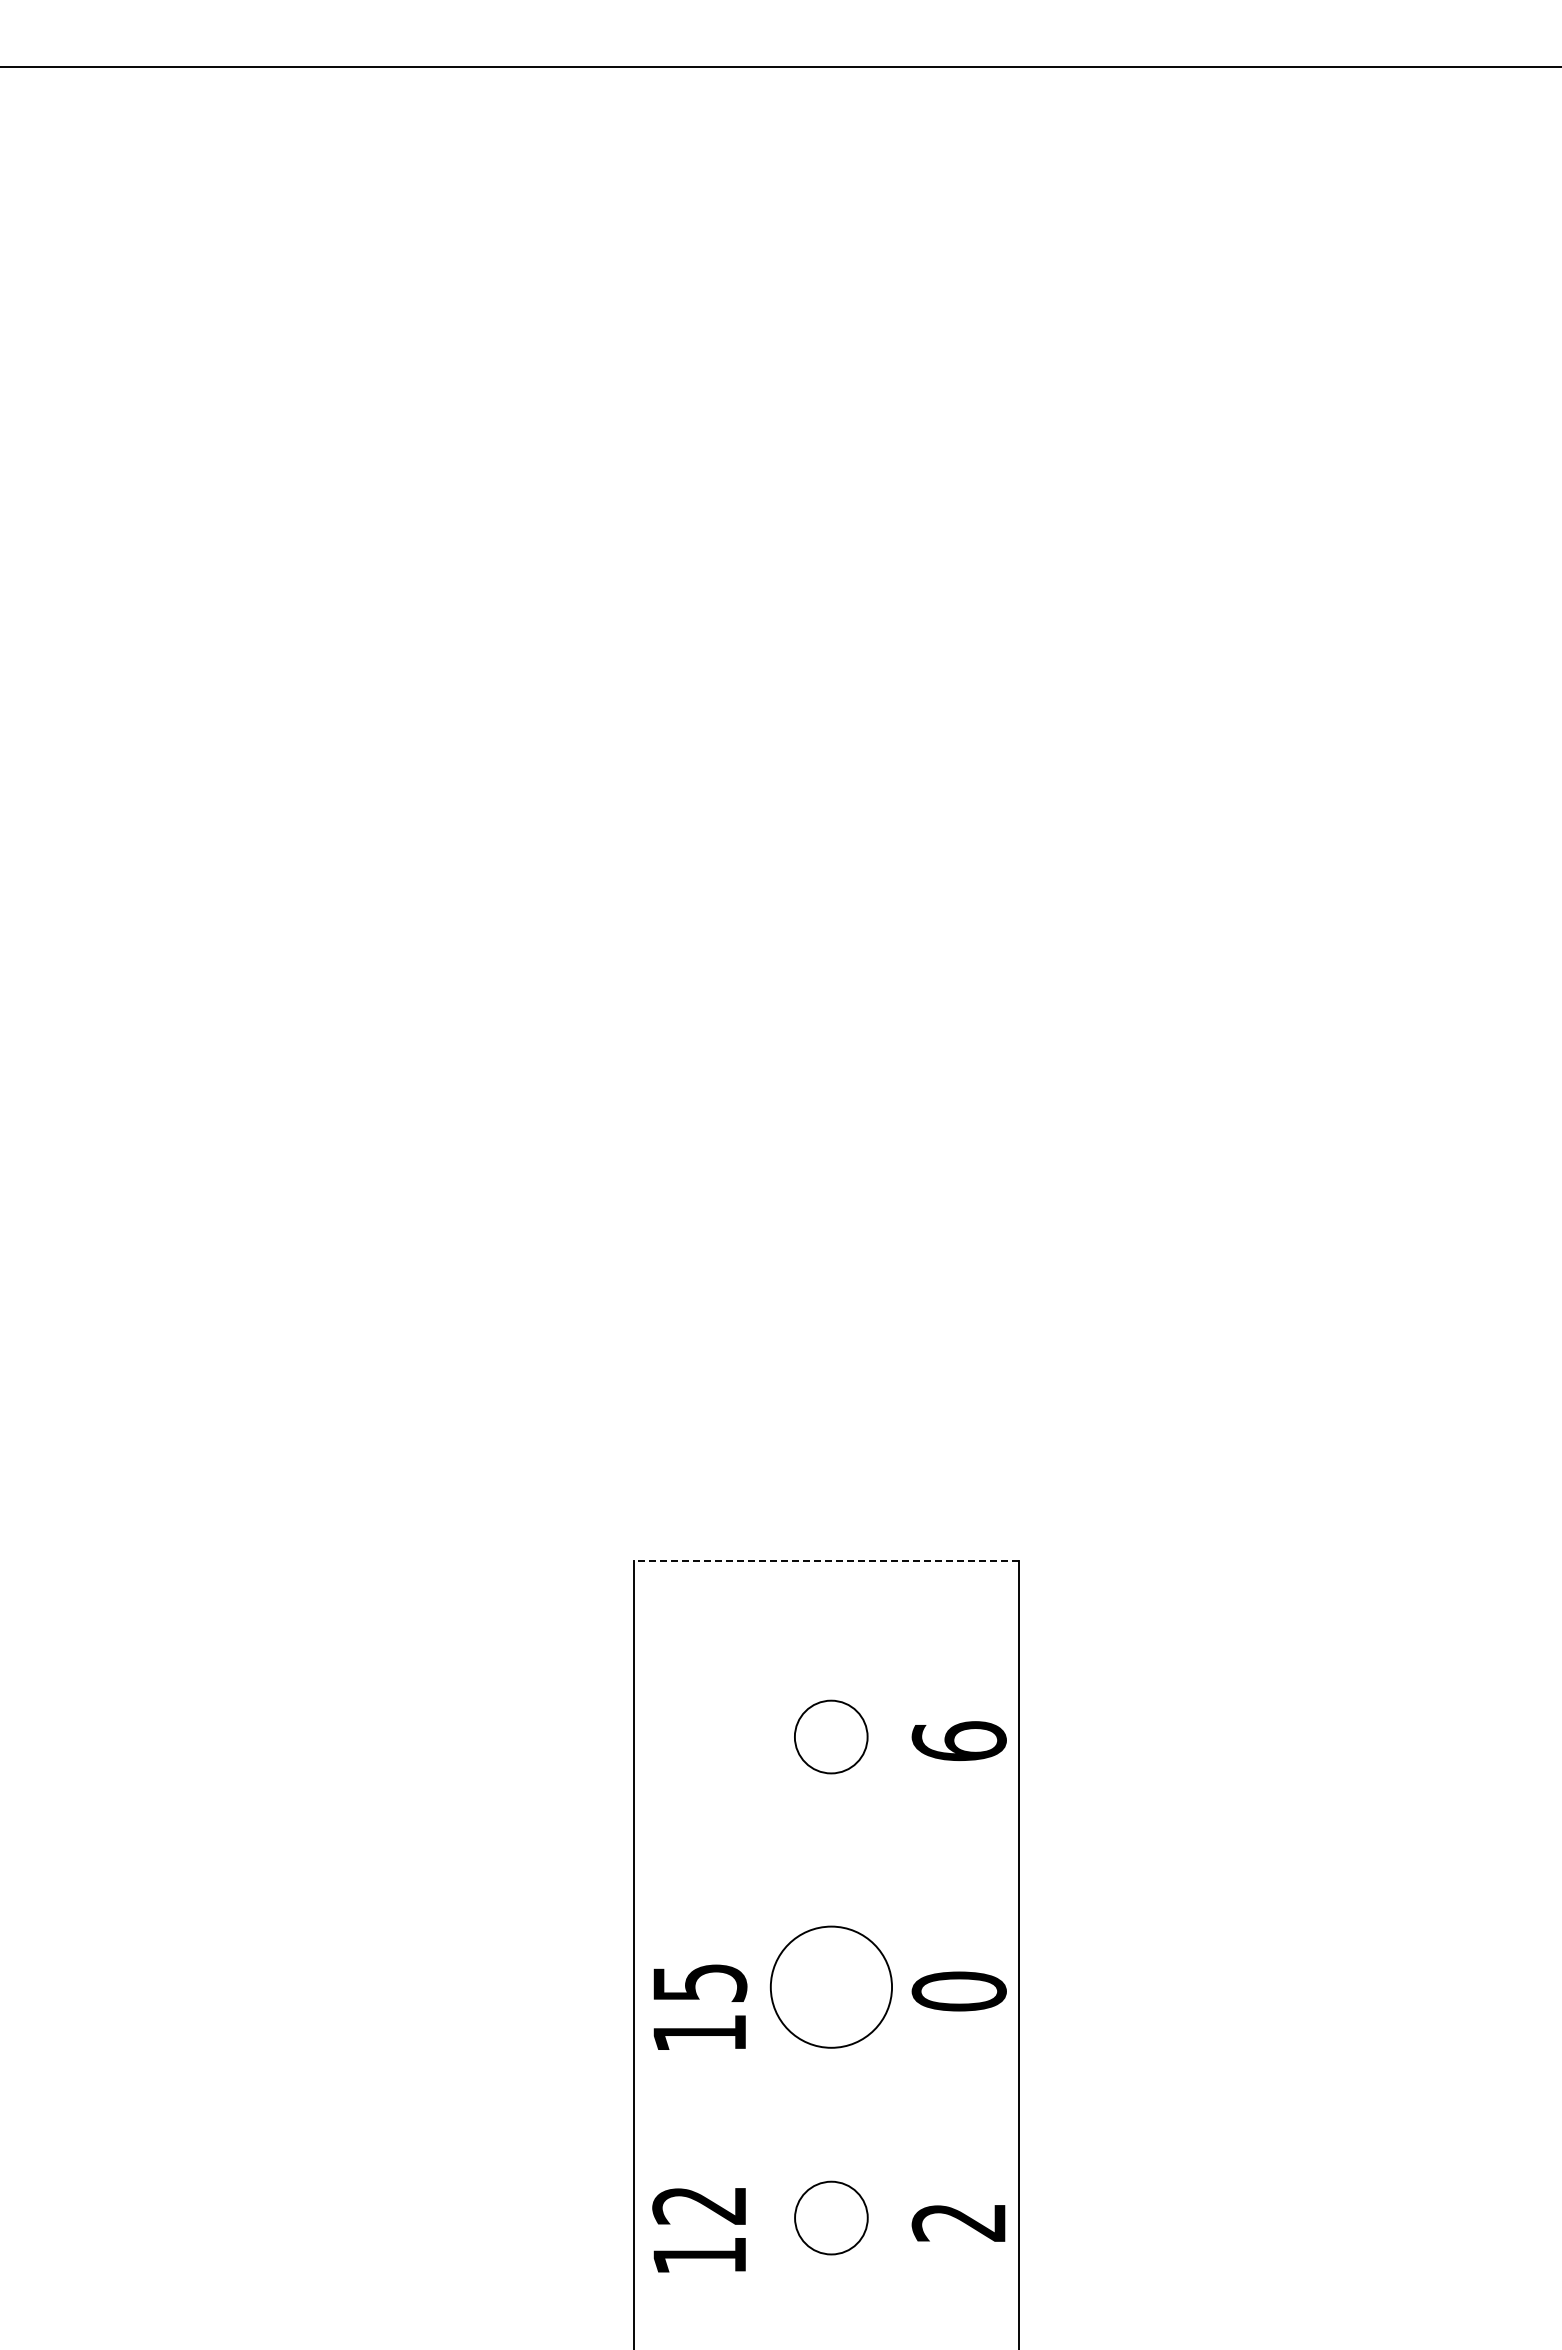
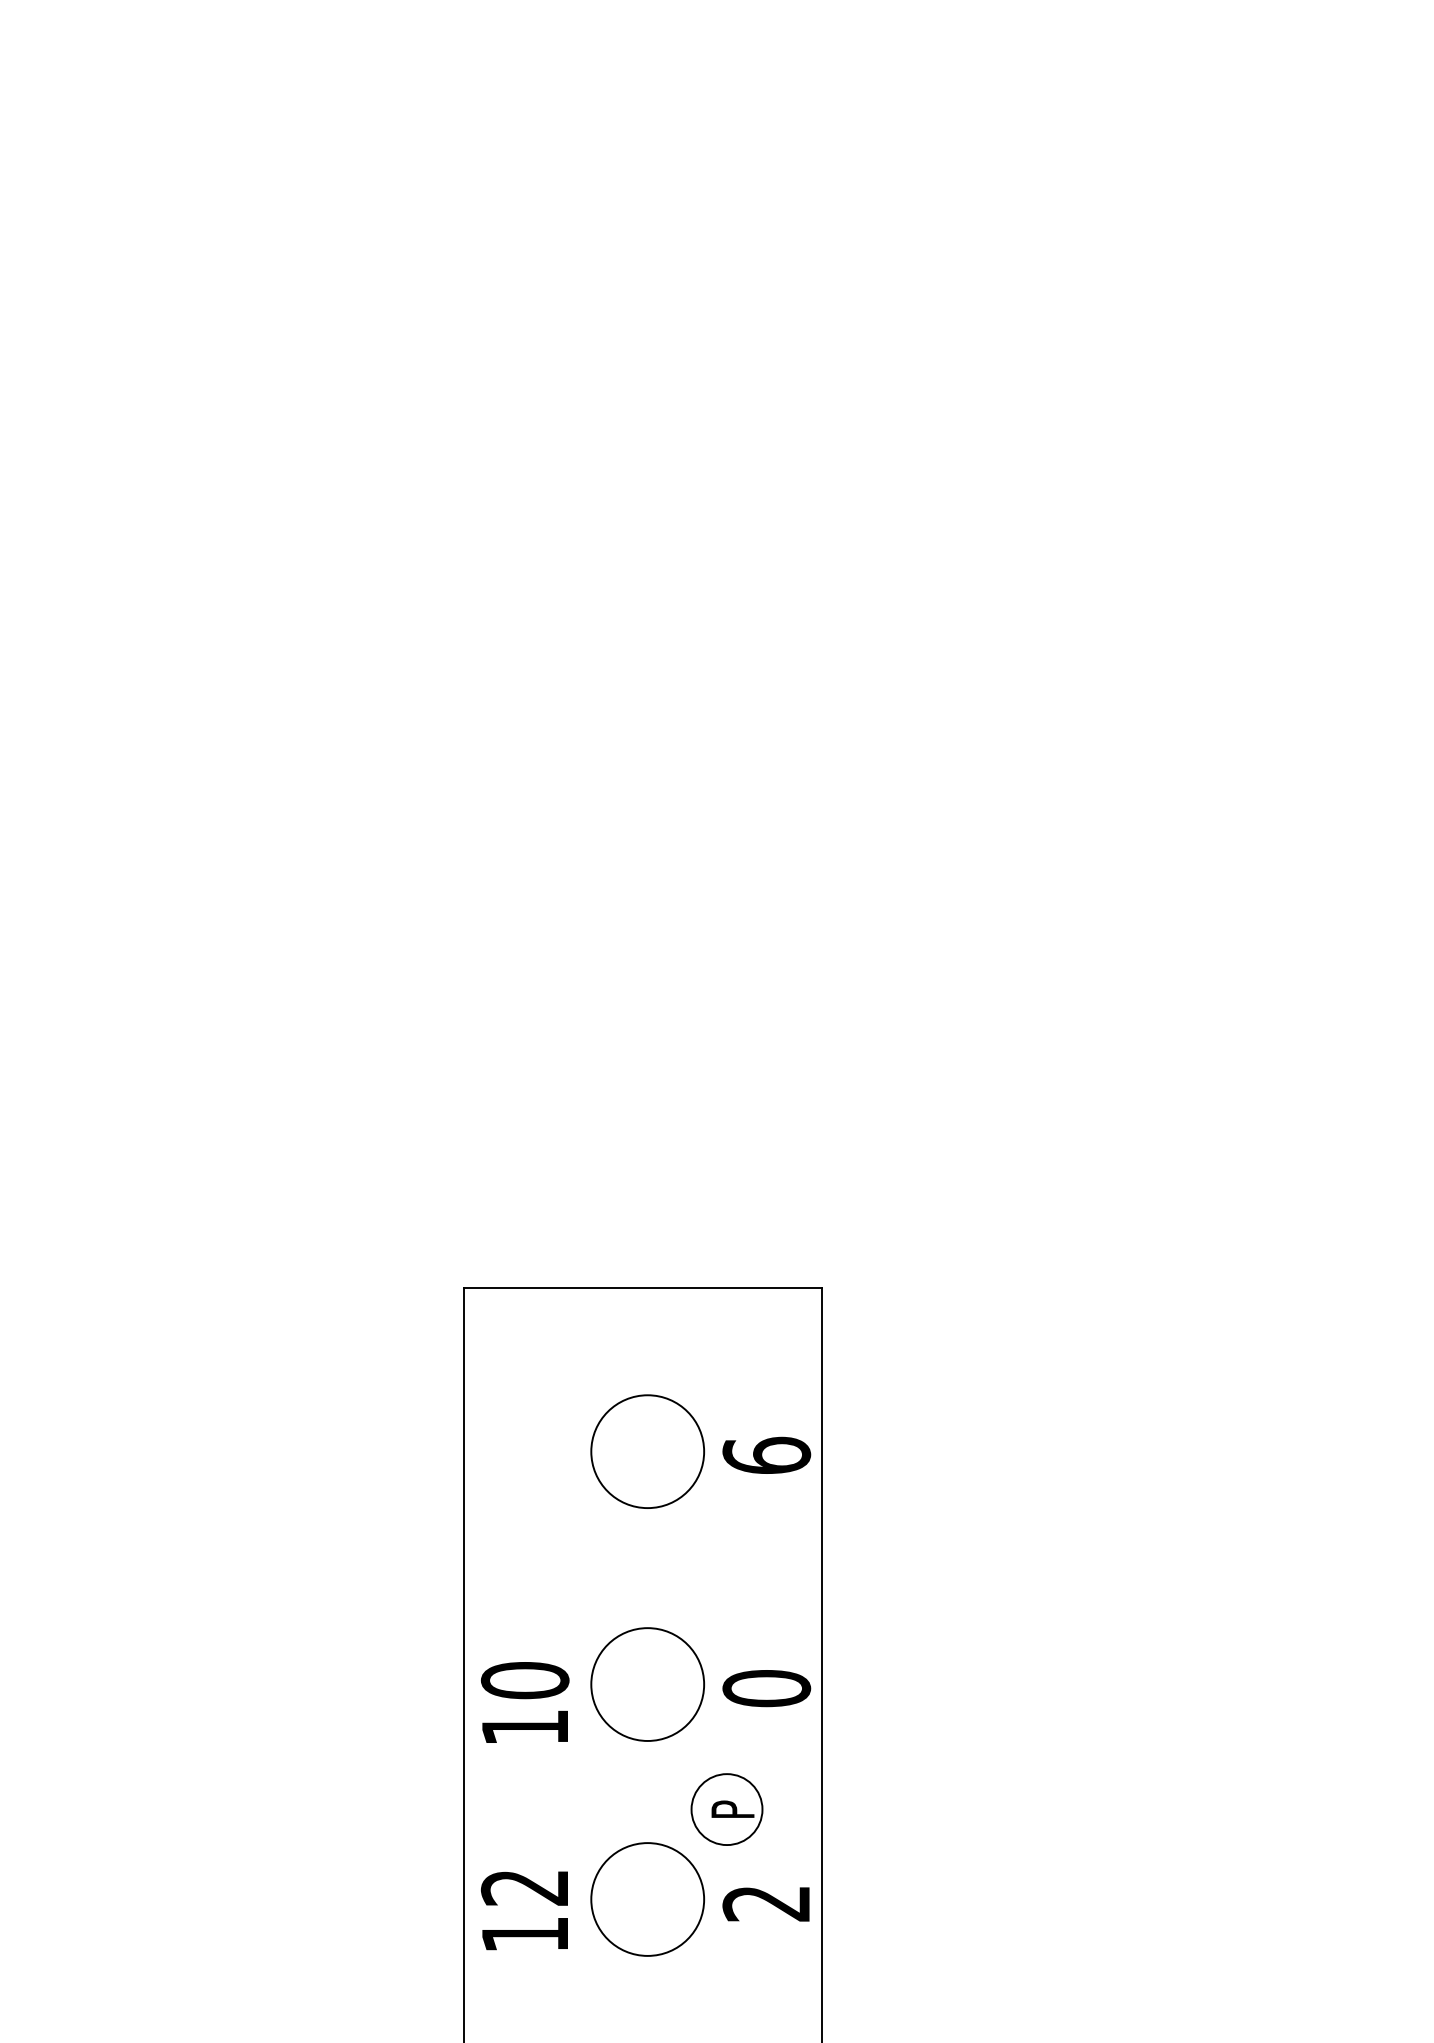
line: (826, 1561) -> (643, 1288), dashed -> solid
circle: (830, 1736) -> (646, 1451), size x1.67
text: (699, 1982) -> (524, 1680), 15 -> 10
part: (916, 2121) -> (726, 1809), added
circle: (831, 2217) -> (647, 1898), size x1.67

